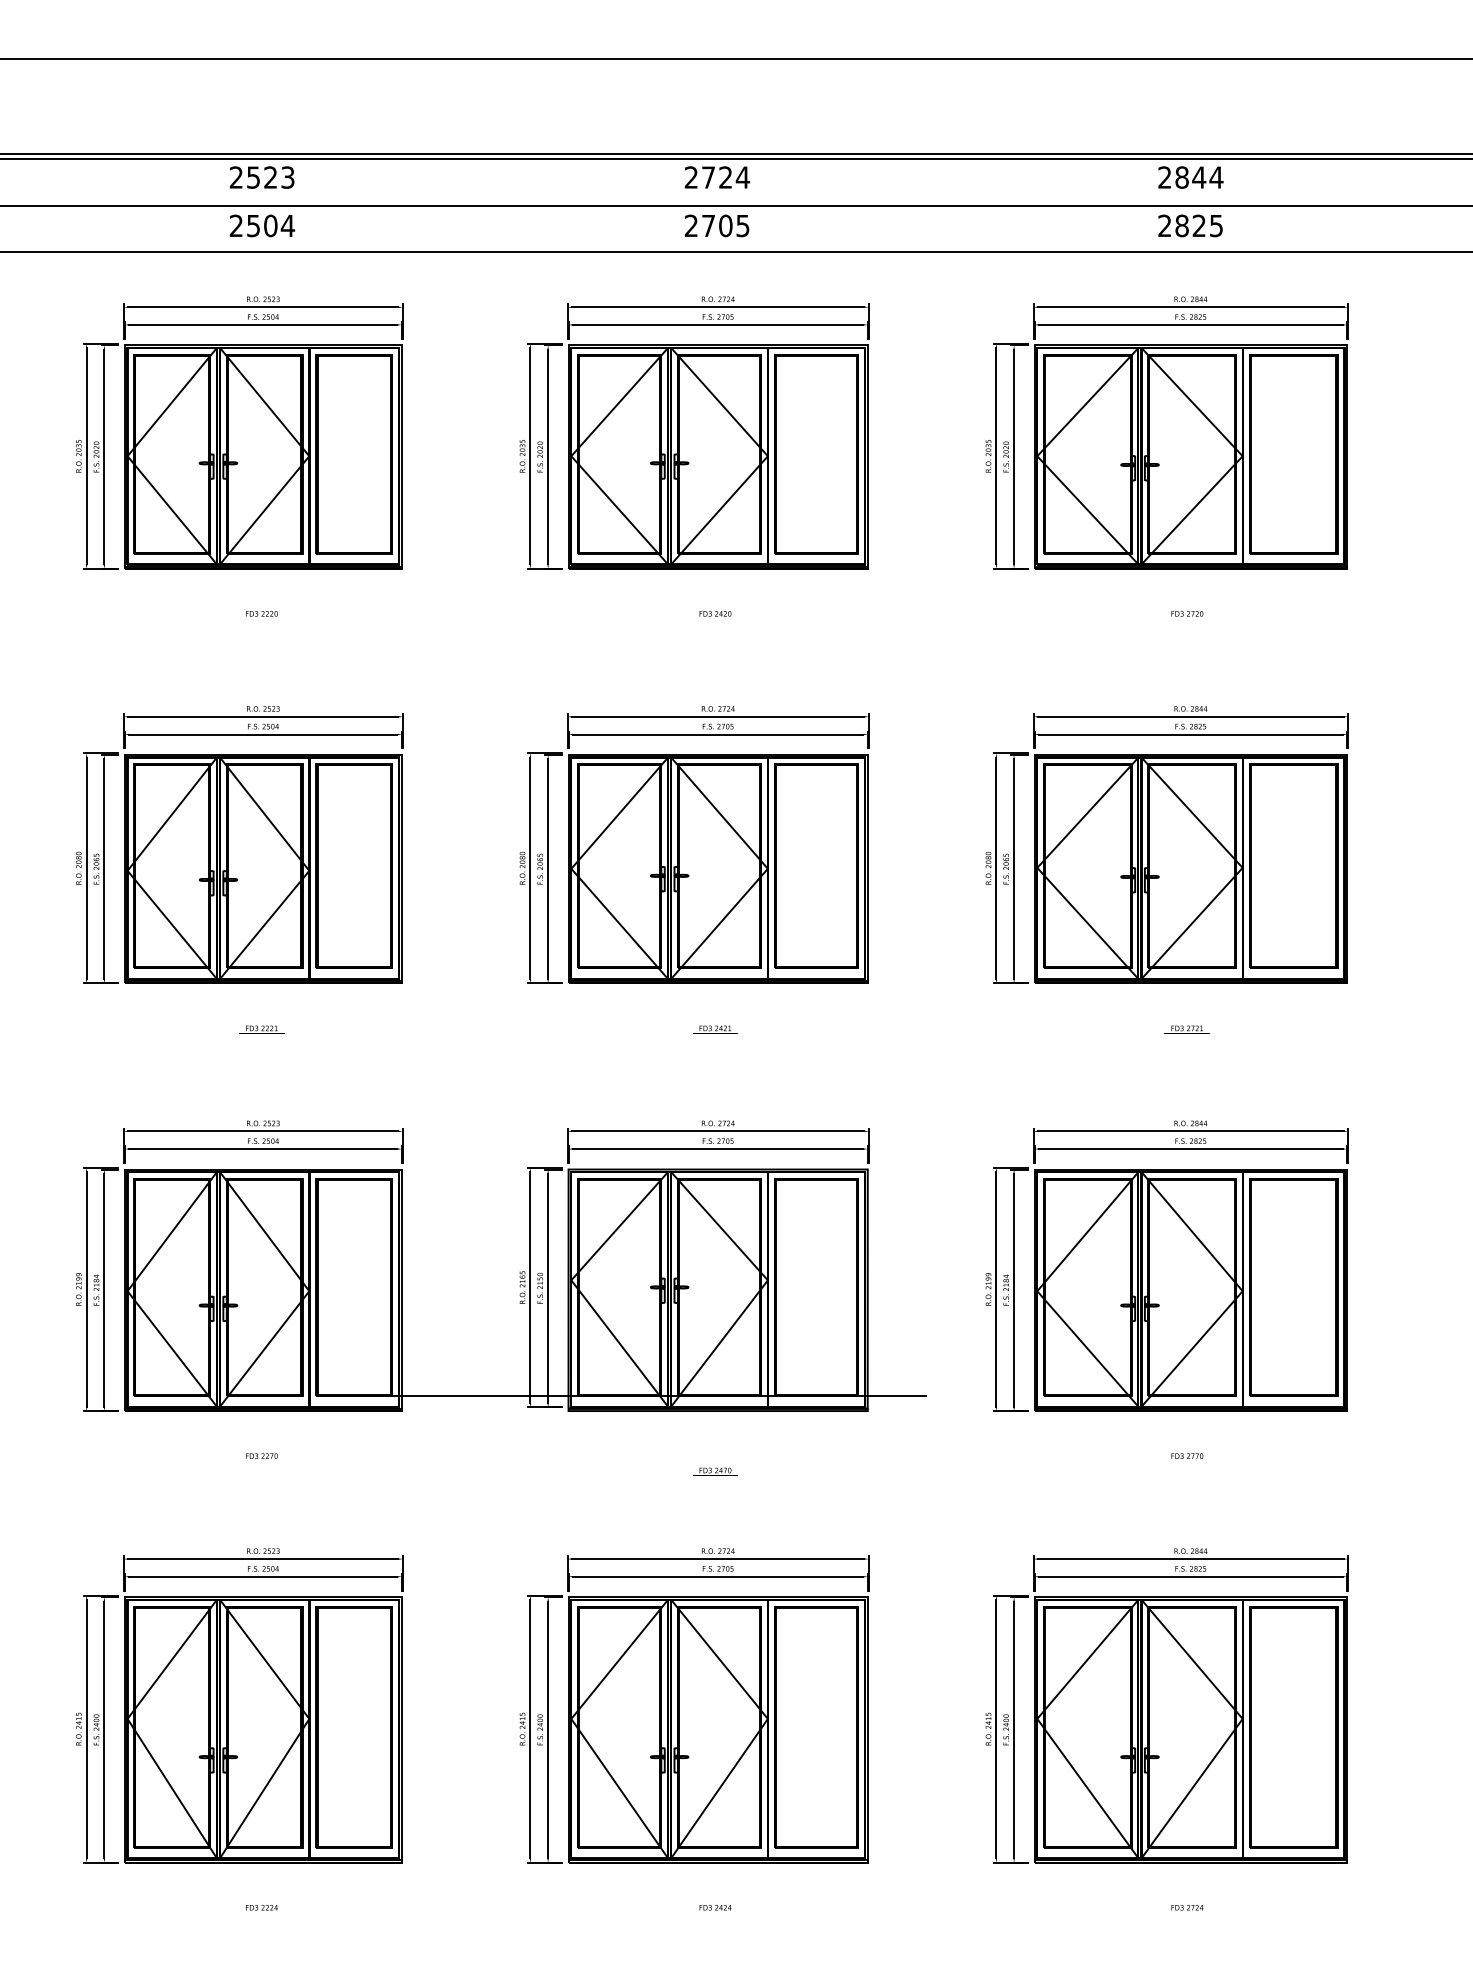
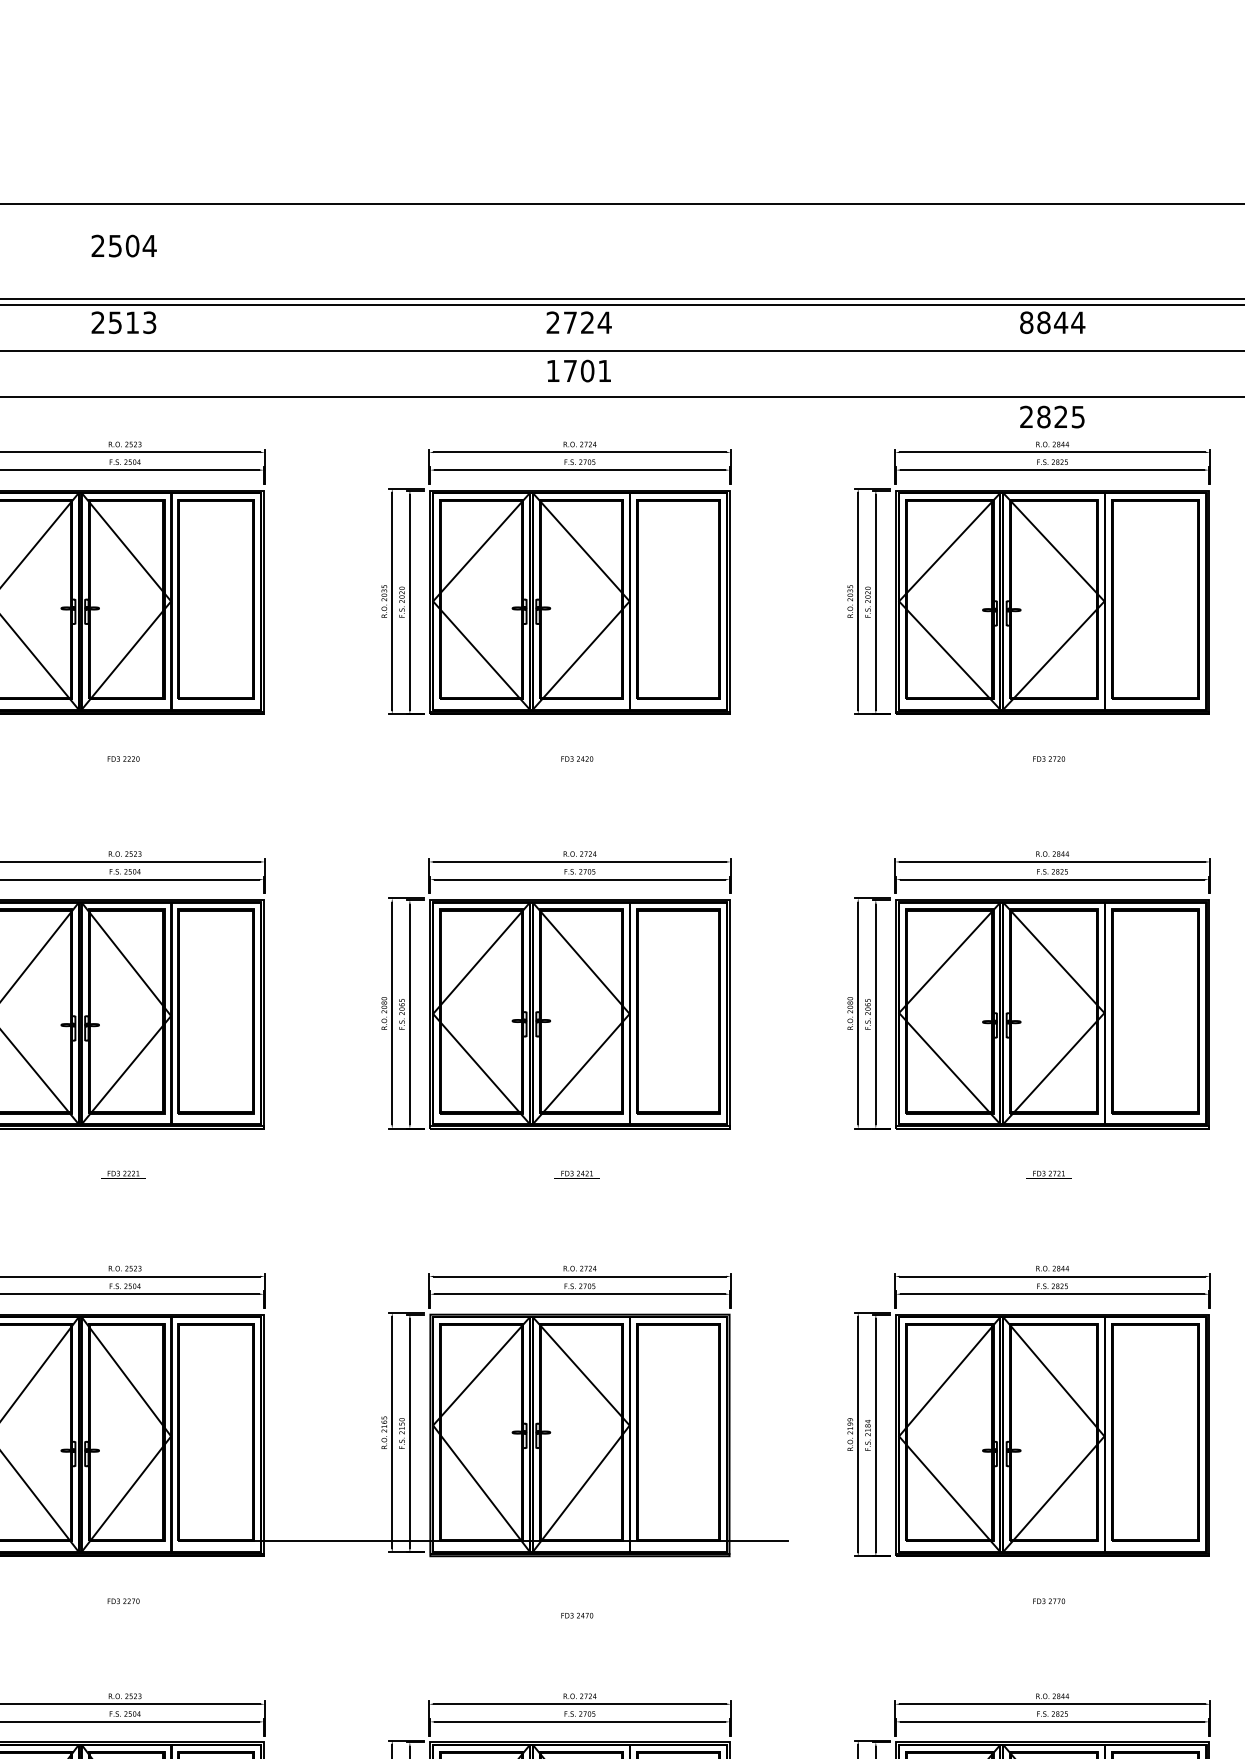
text: (270, 177) -> (132, 322), 2523 -> 2513
text: (1164, 177) -> (1026, 322), 2844 -> 8844
text: (262, 225) -> (124, 245), moved
text: (716, 225) -> (578, 370), 2705 -> 1701
text: (1190, 225) -> (1052, 416), moved

